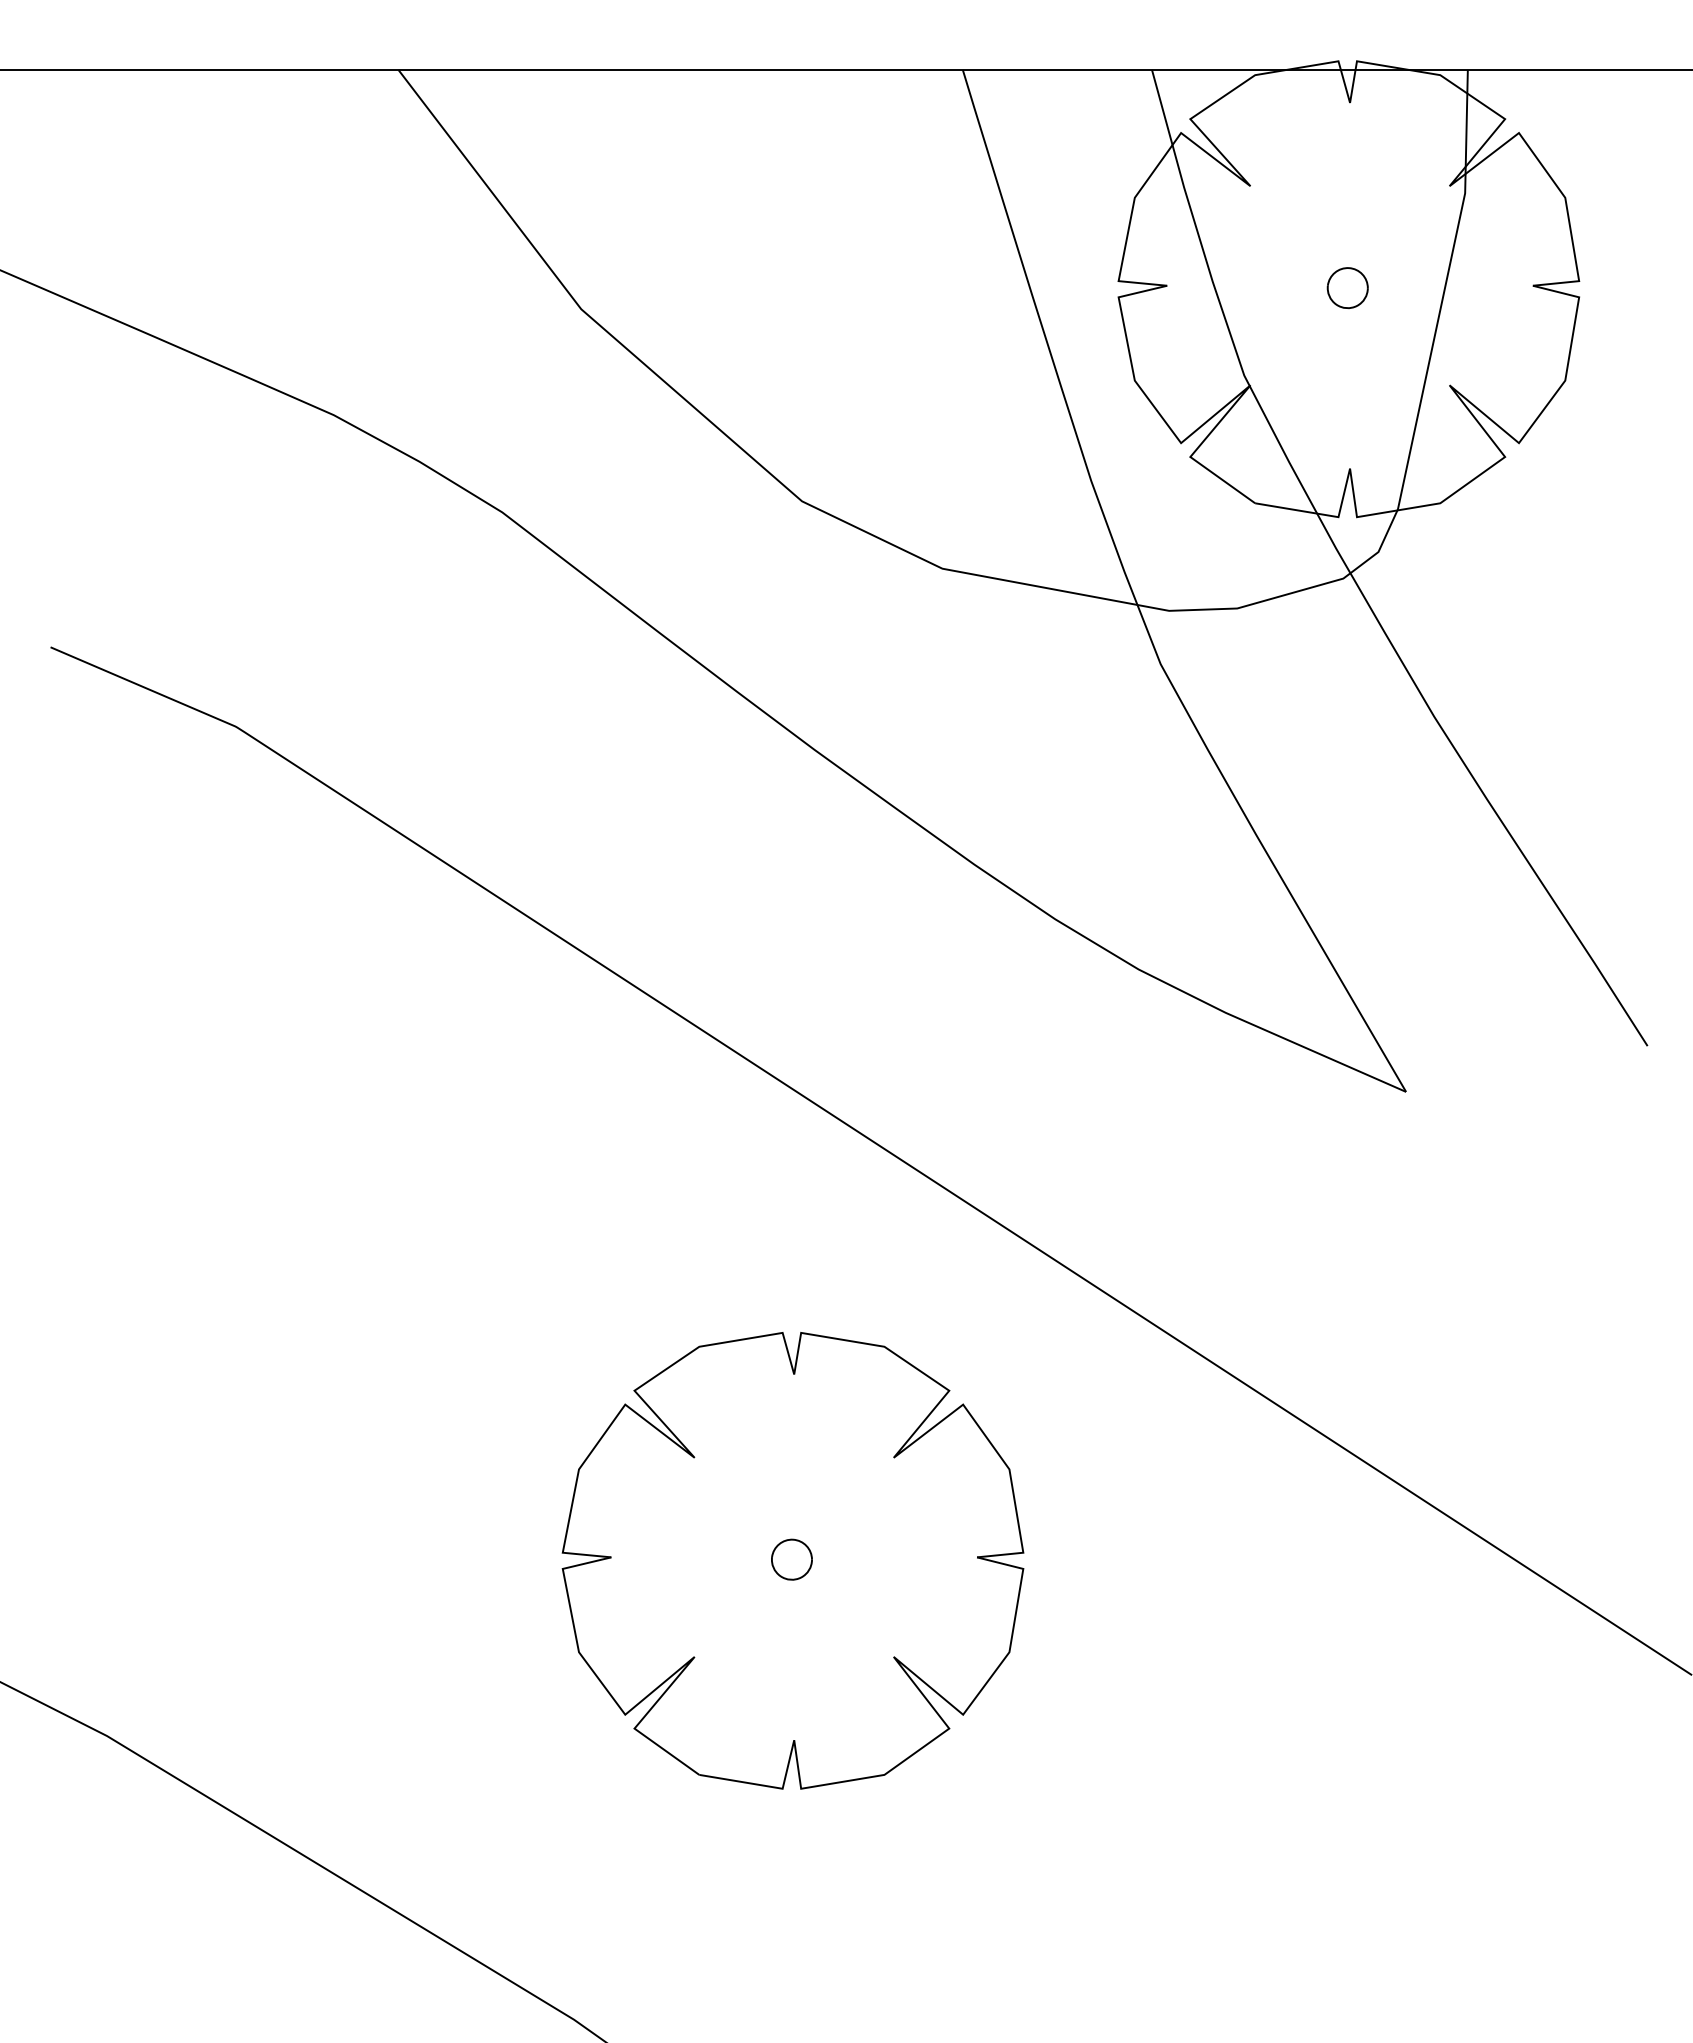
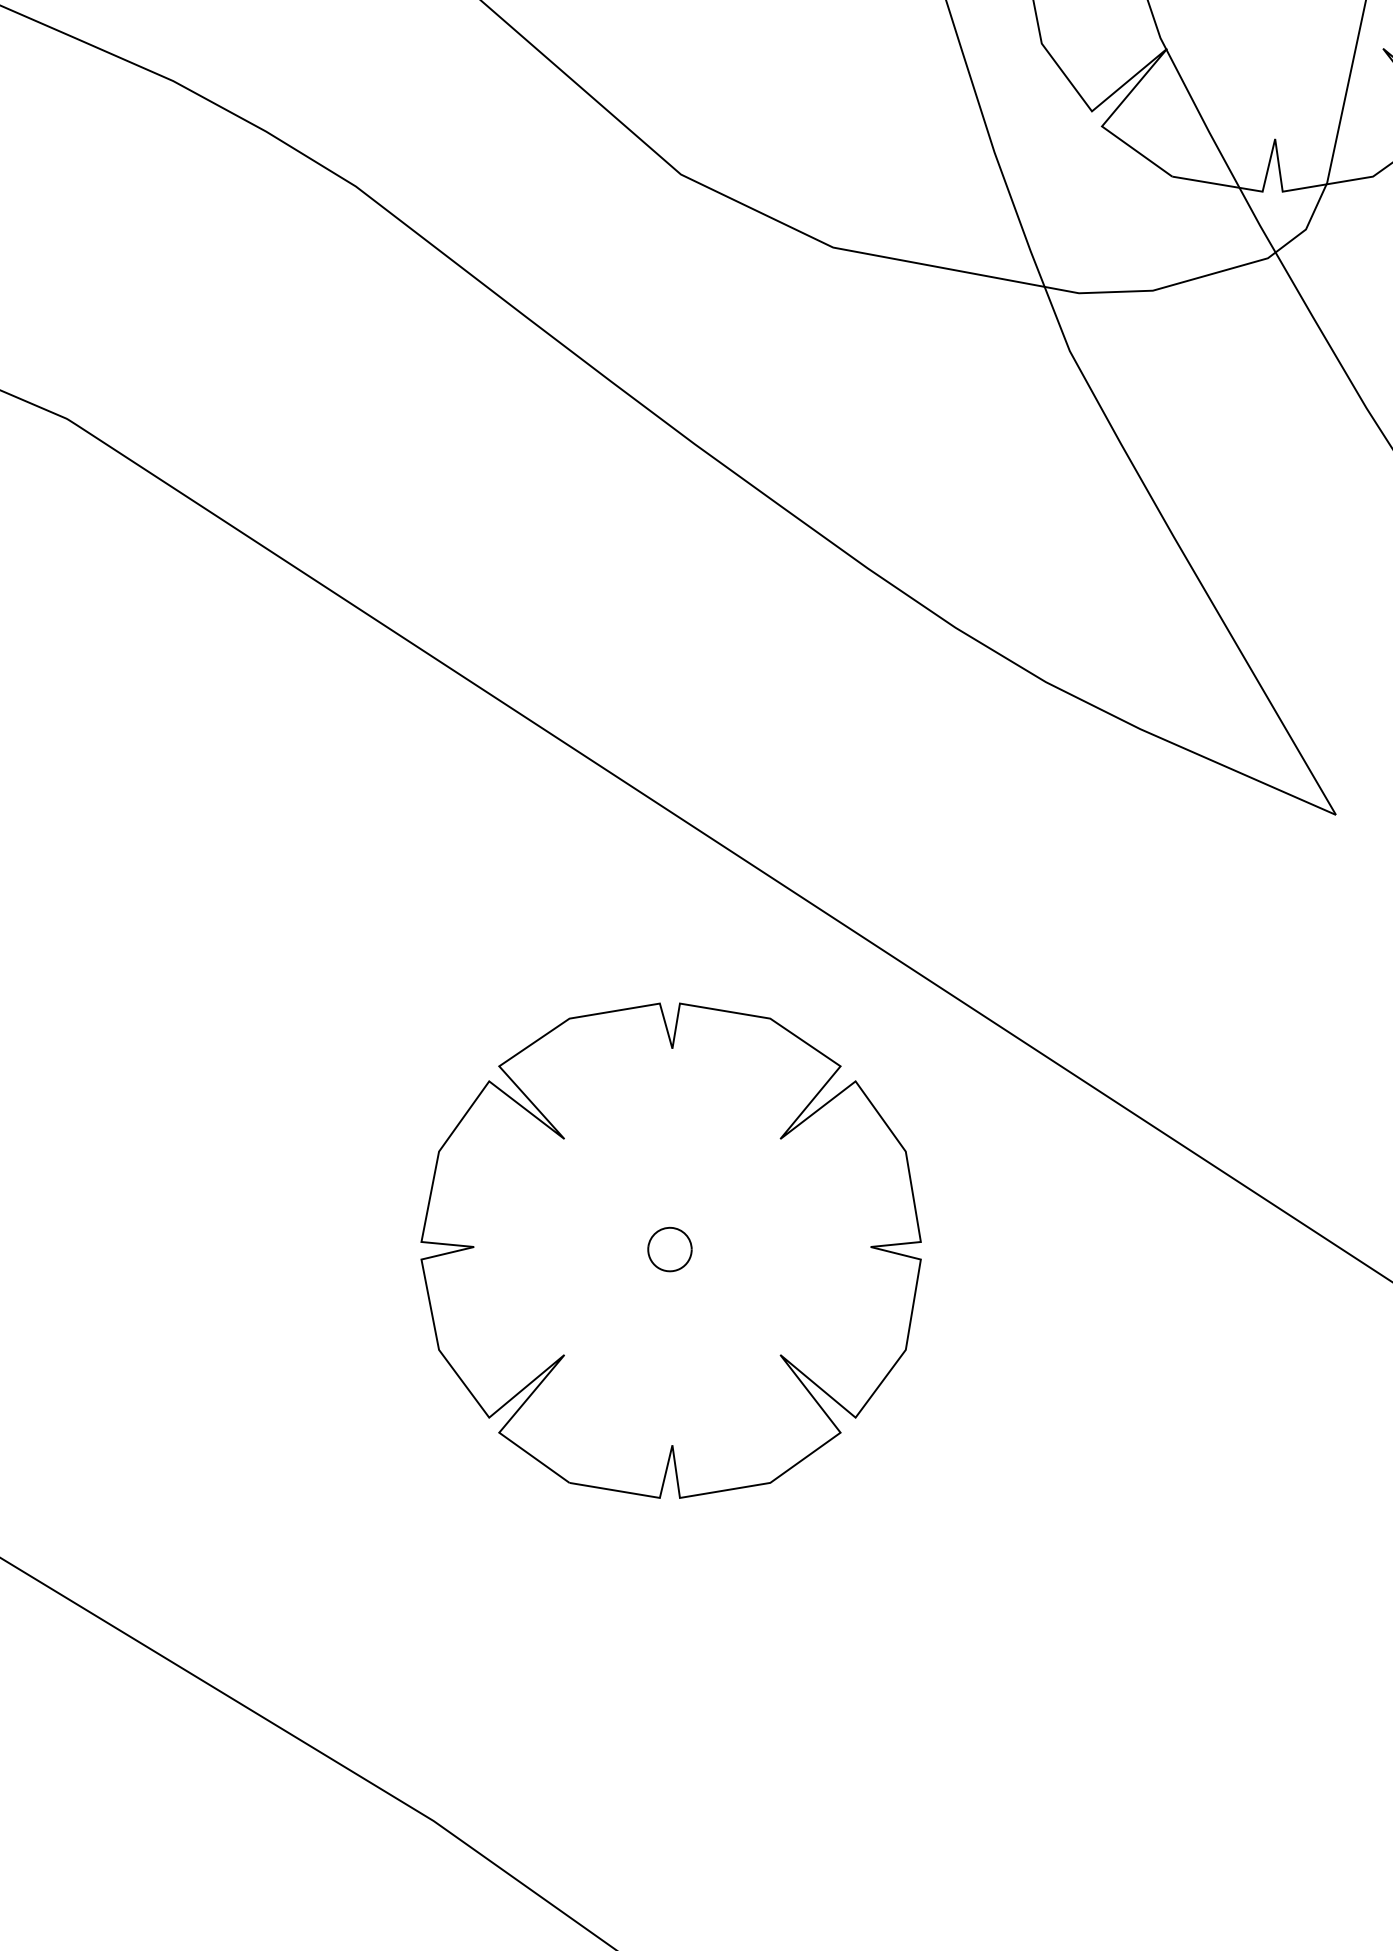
part: (792, 1560) -> (670, 1250), moved

